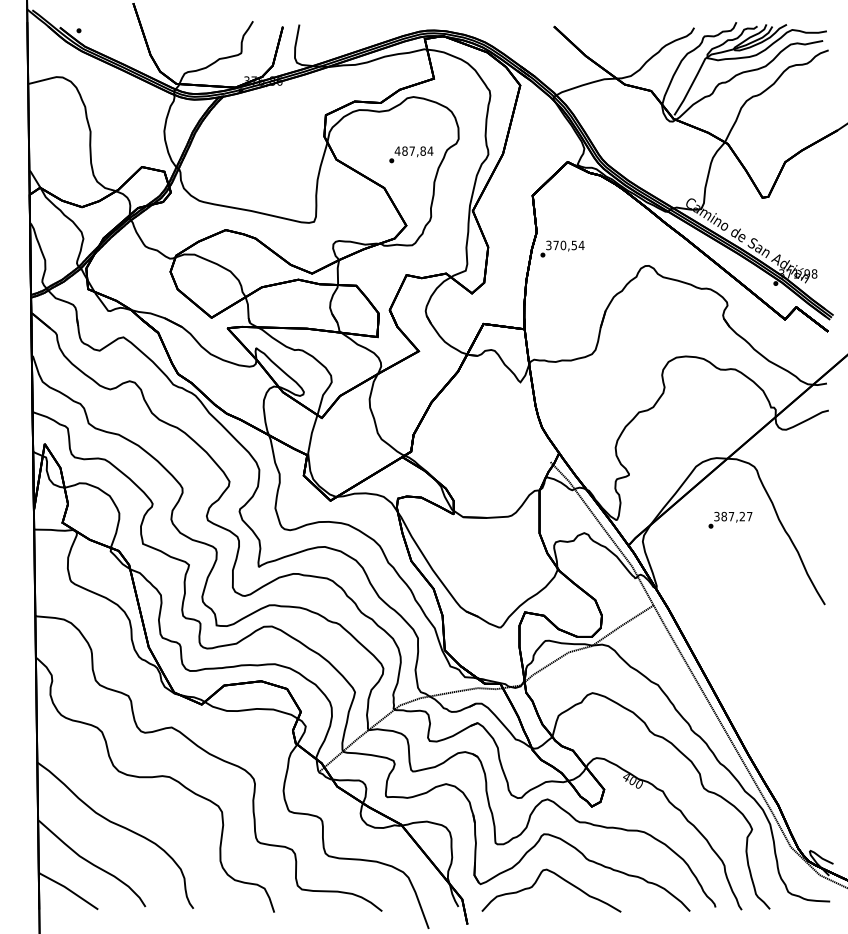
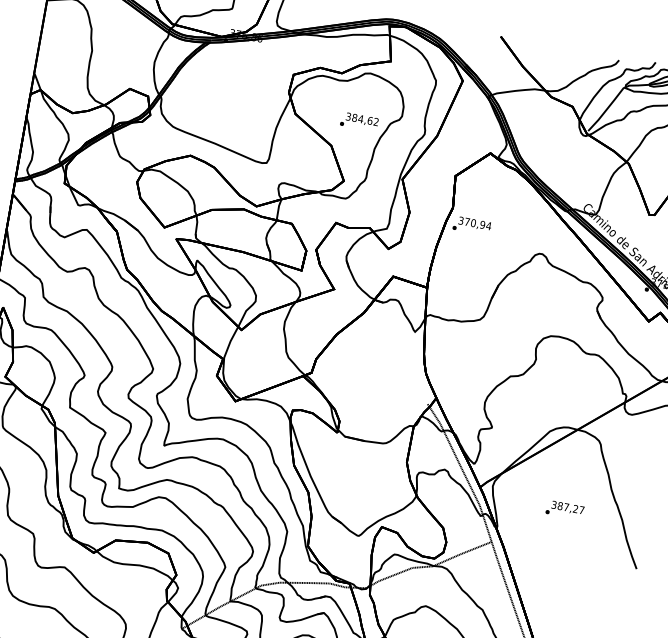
text: (413, 150) -> (362, 118), 487,84 -> 384,62
text: (574, 244) -> (482, 224), 370,54 -> 370,94
text: (730, 519) -> (565, 509), moved

